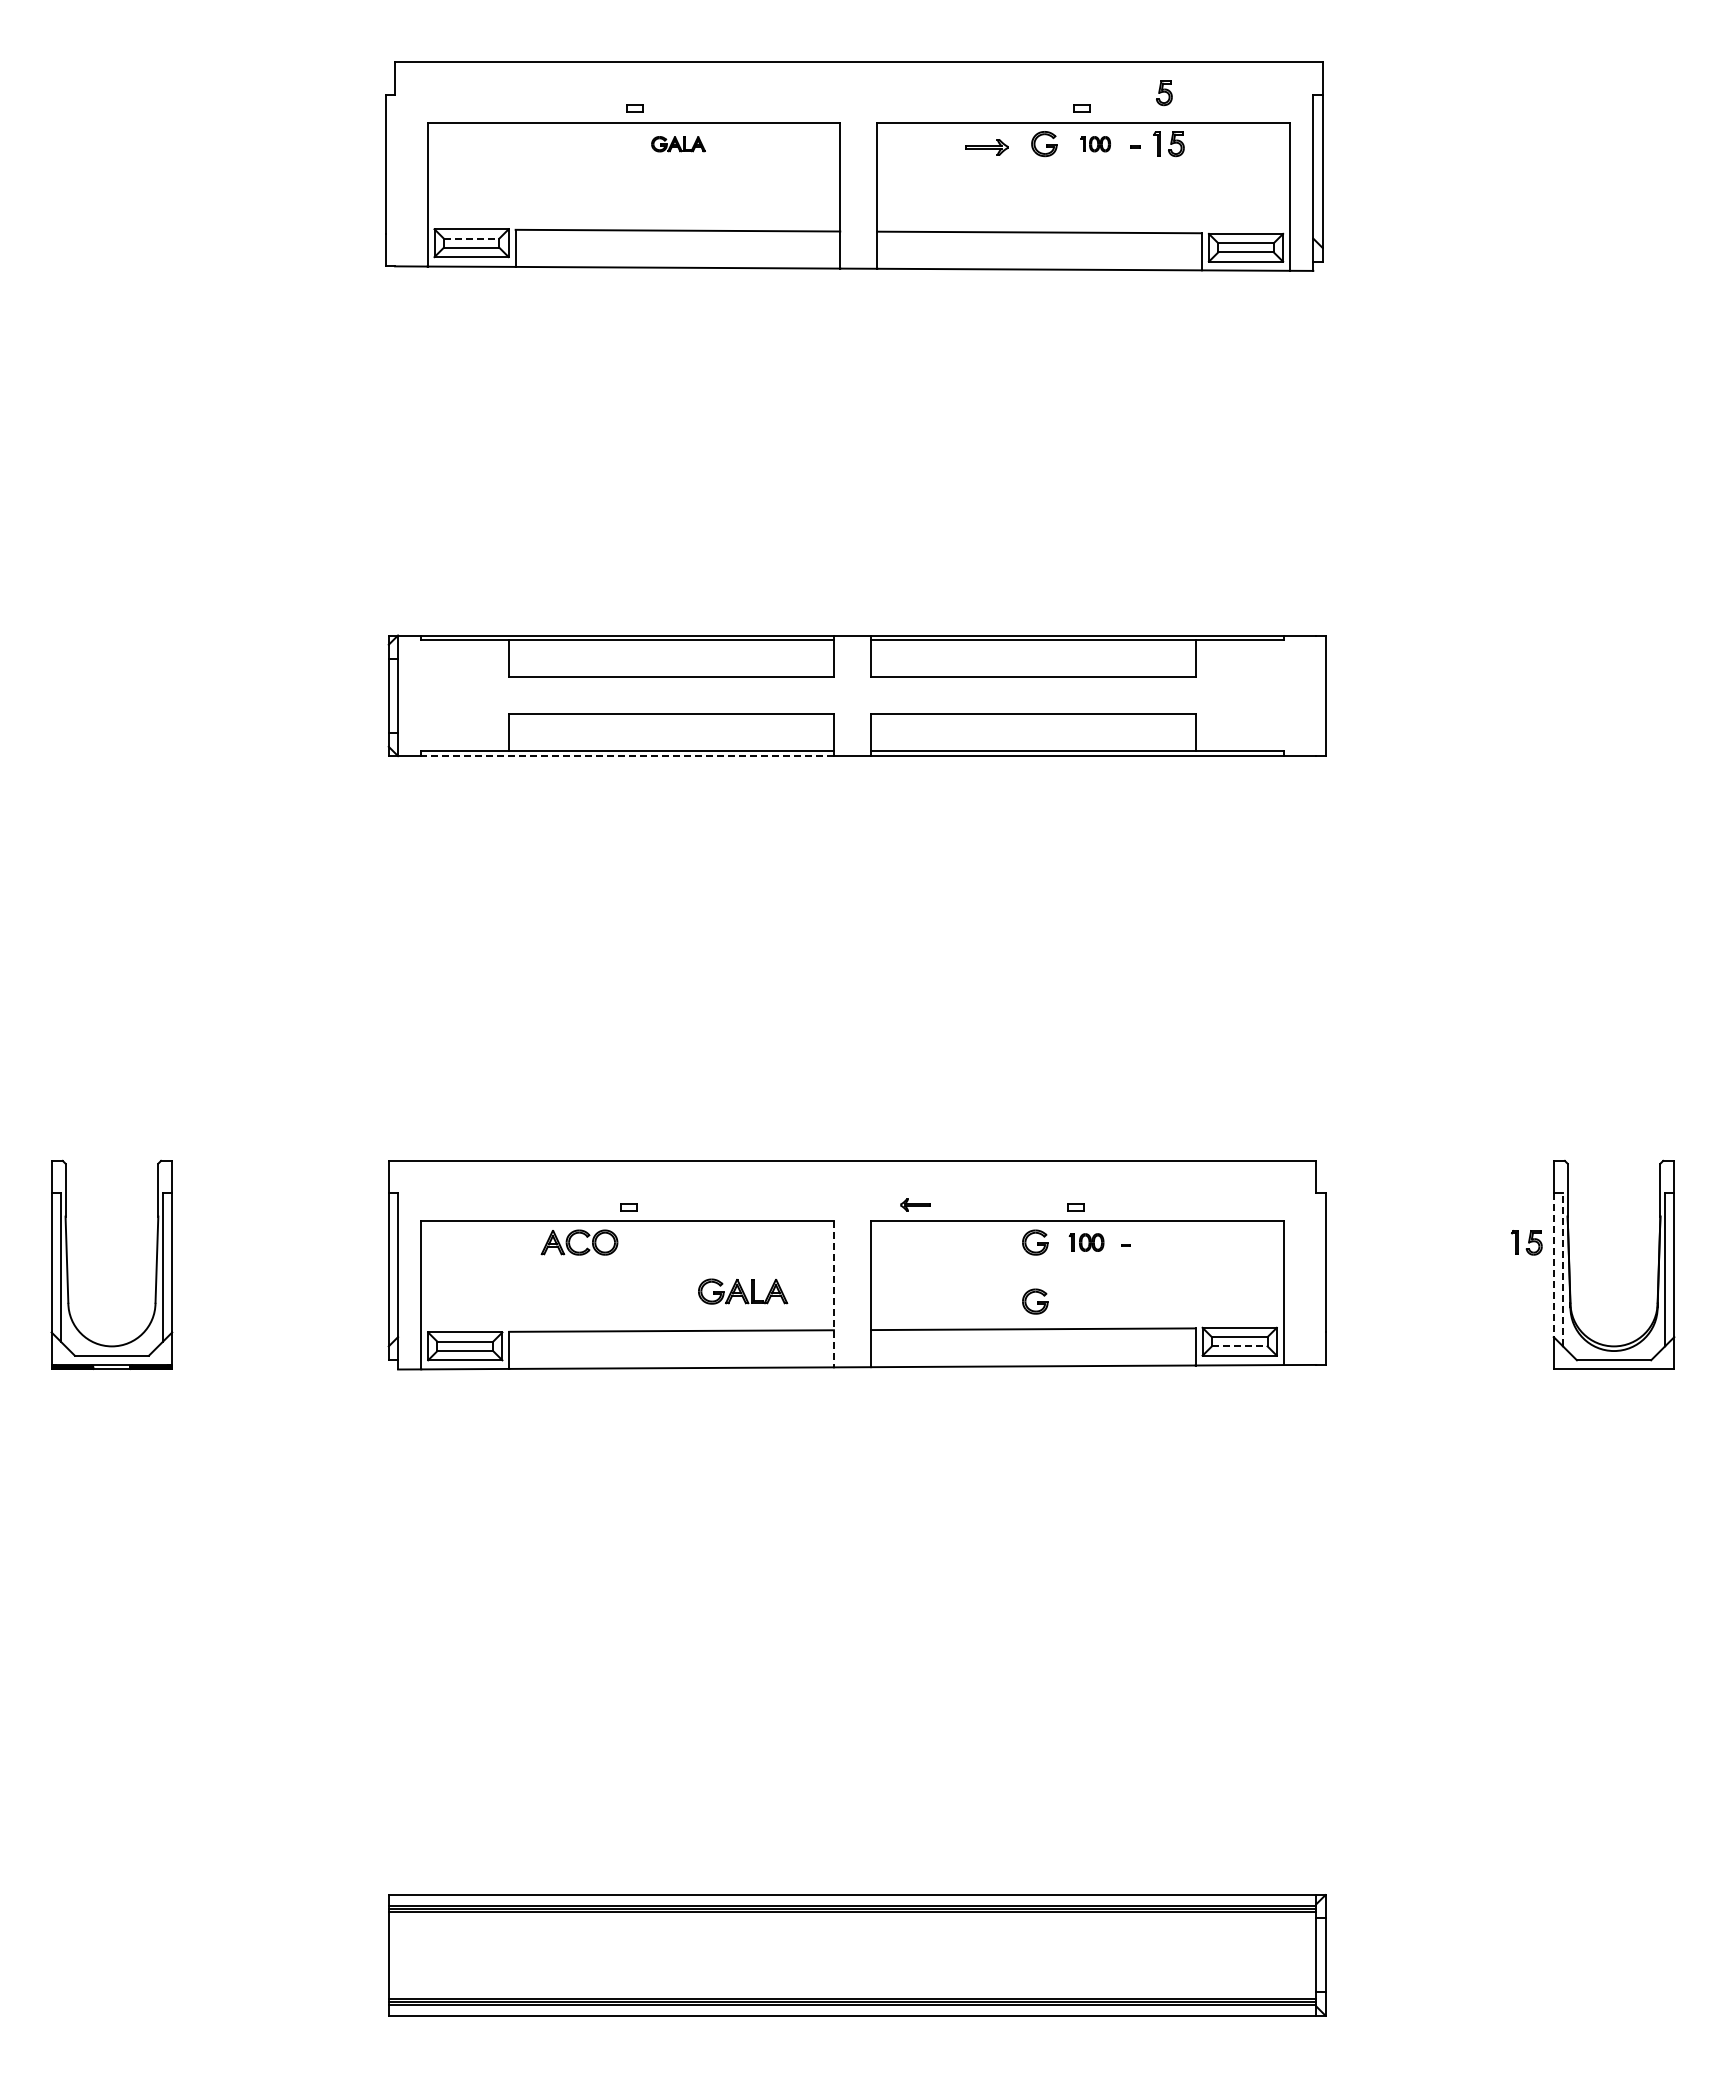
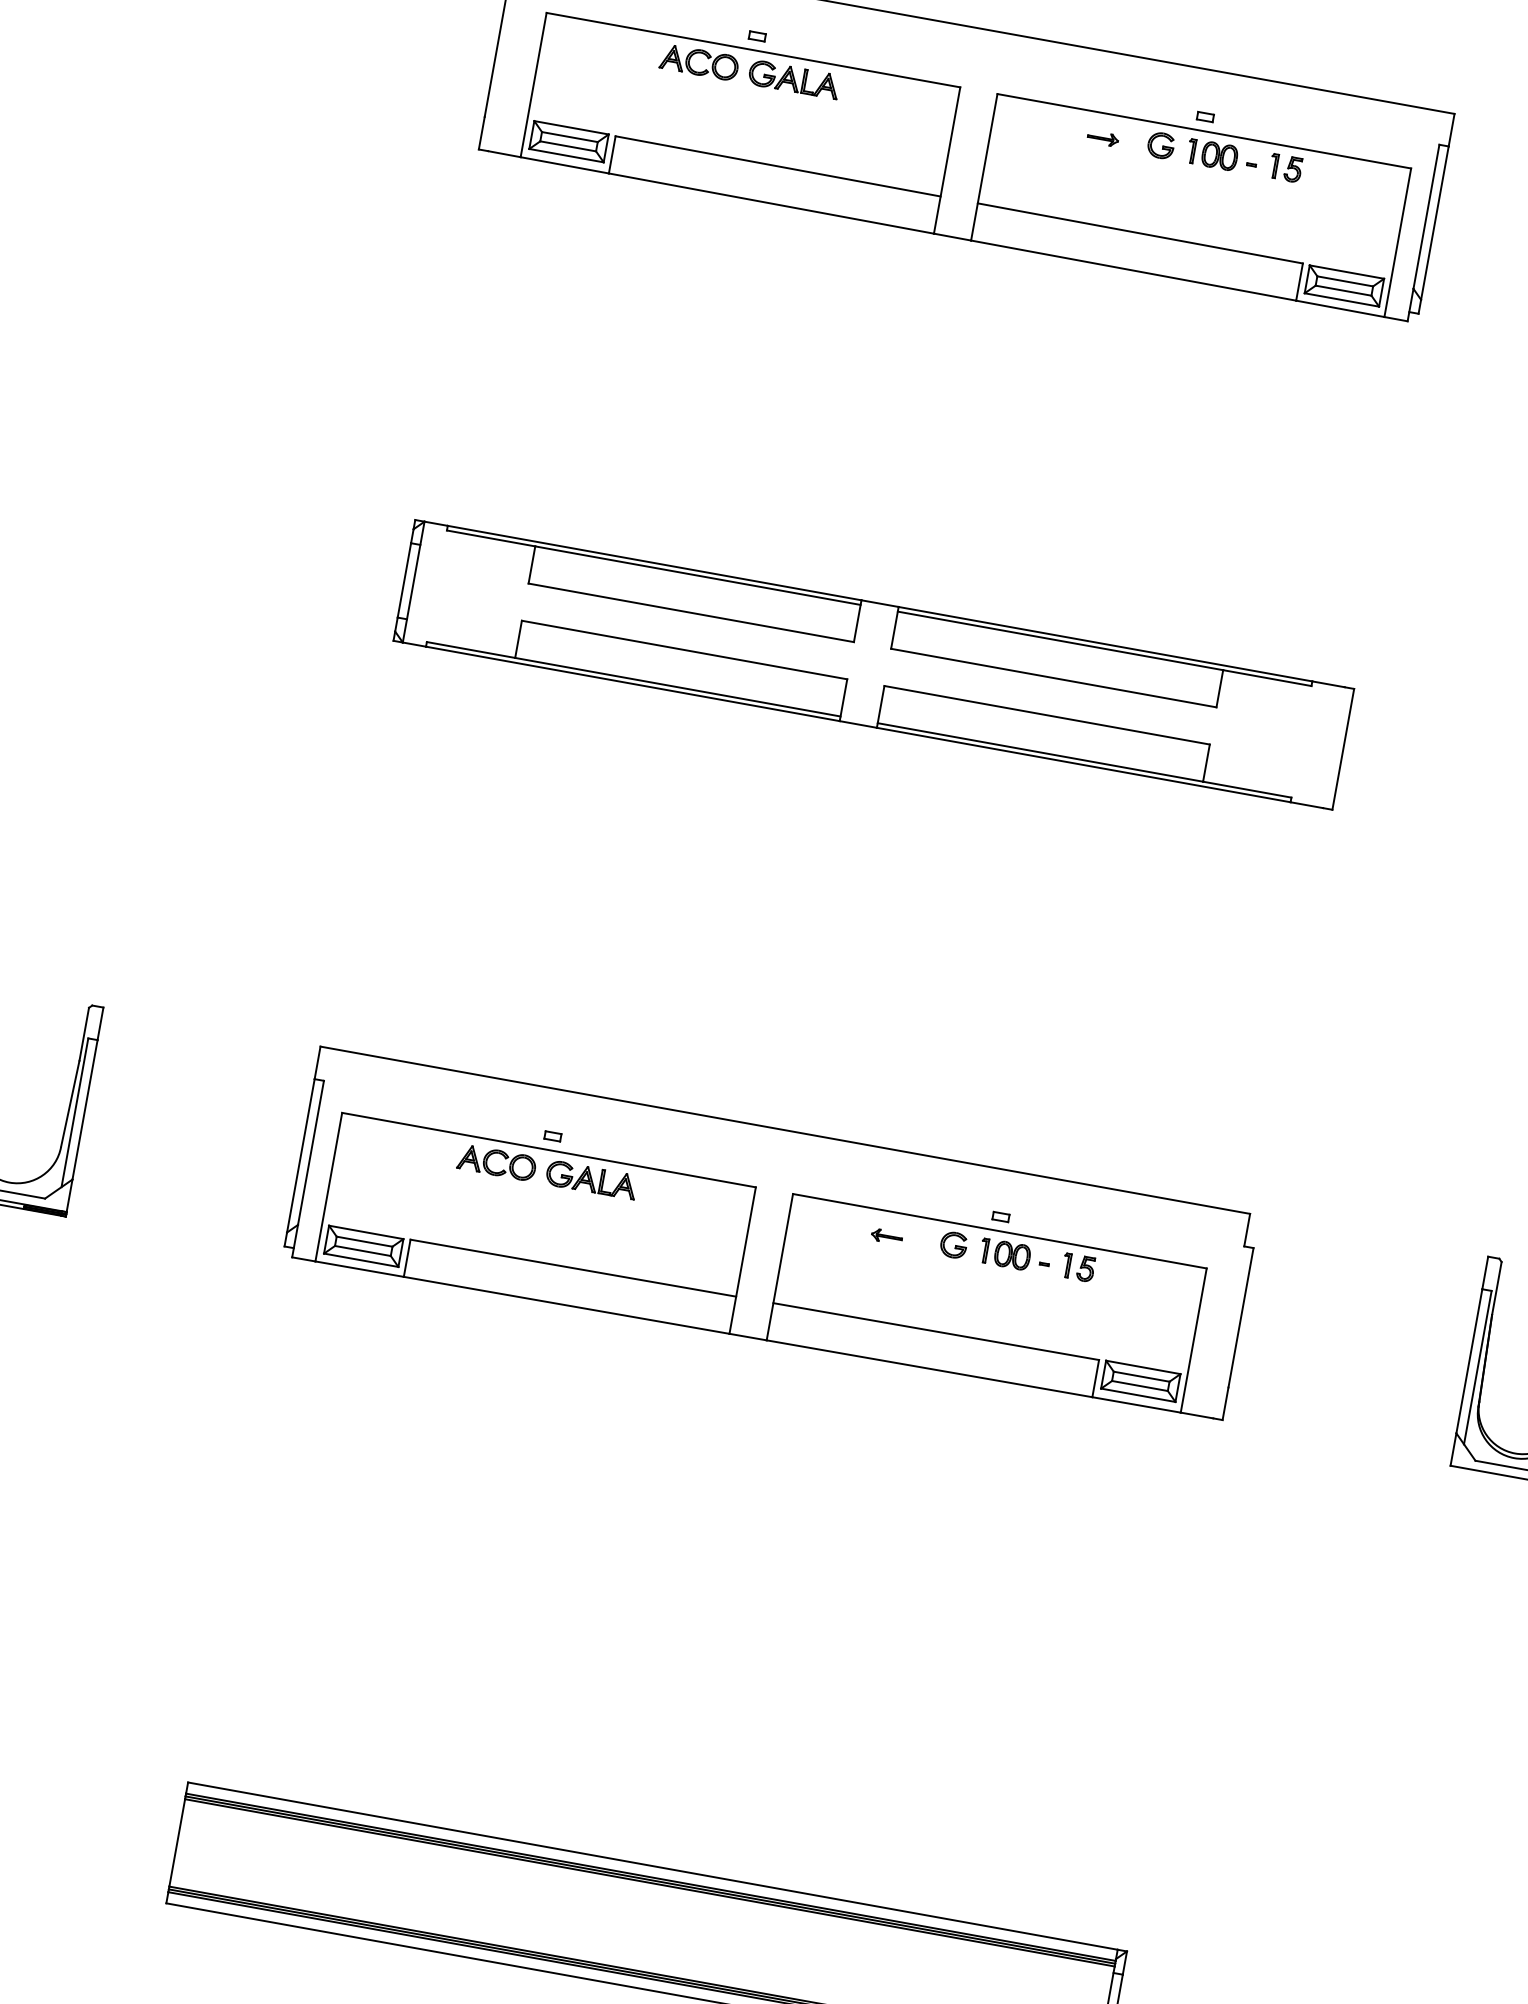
part: (1164, 93) -> (1290, 116), removed
part: (678, 144) -> (794, 80), size x1.67
part: (1095, 144) -> (1212, 155), size x1.67
part: (986, 147) -> (1102, 138), size x0.71
part: (581, 152) -> (695, 70), added
line: (471, 238) -> (569, 137), dashed -> solid
line: (627, 756) -> (632, 684), dashed -> solid
part: (915, 1204) -> (887, 1236), moved
part: (1086, 1242) -> (1005, 1254), size x1.43
part: (1526, 1242) -> (1078, 1267), moved
line: (1553, 1265) -> (1469, 1361), dashed -> solid
line: (1563, 1269) -> (1478, 1367), dashed -> solid
part: (743, 1291) -> (592, 1179), moved
line: (833, 1294) -> (742, 1260), dashed -> solid
part: (1035, 1301) -> (943, 1304), removed
line: (1239, 1346) -> (1139, 1386), dashed -> solid

